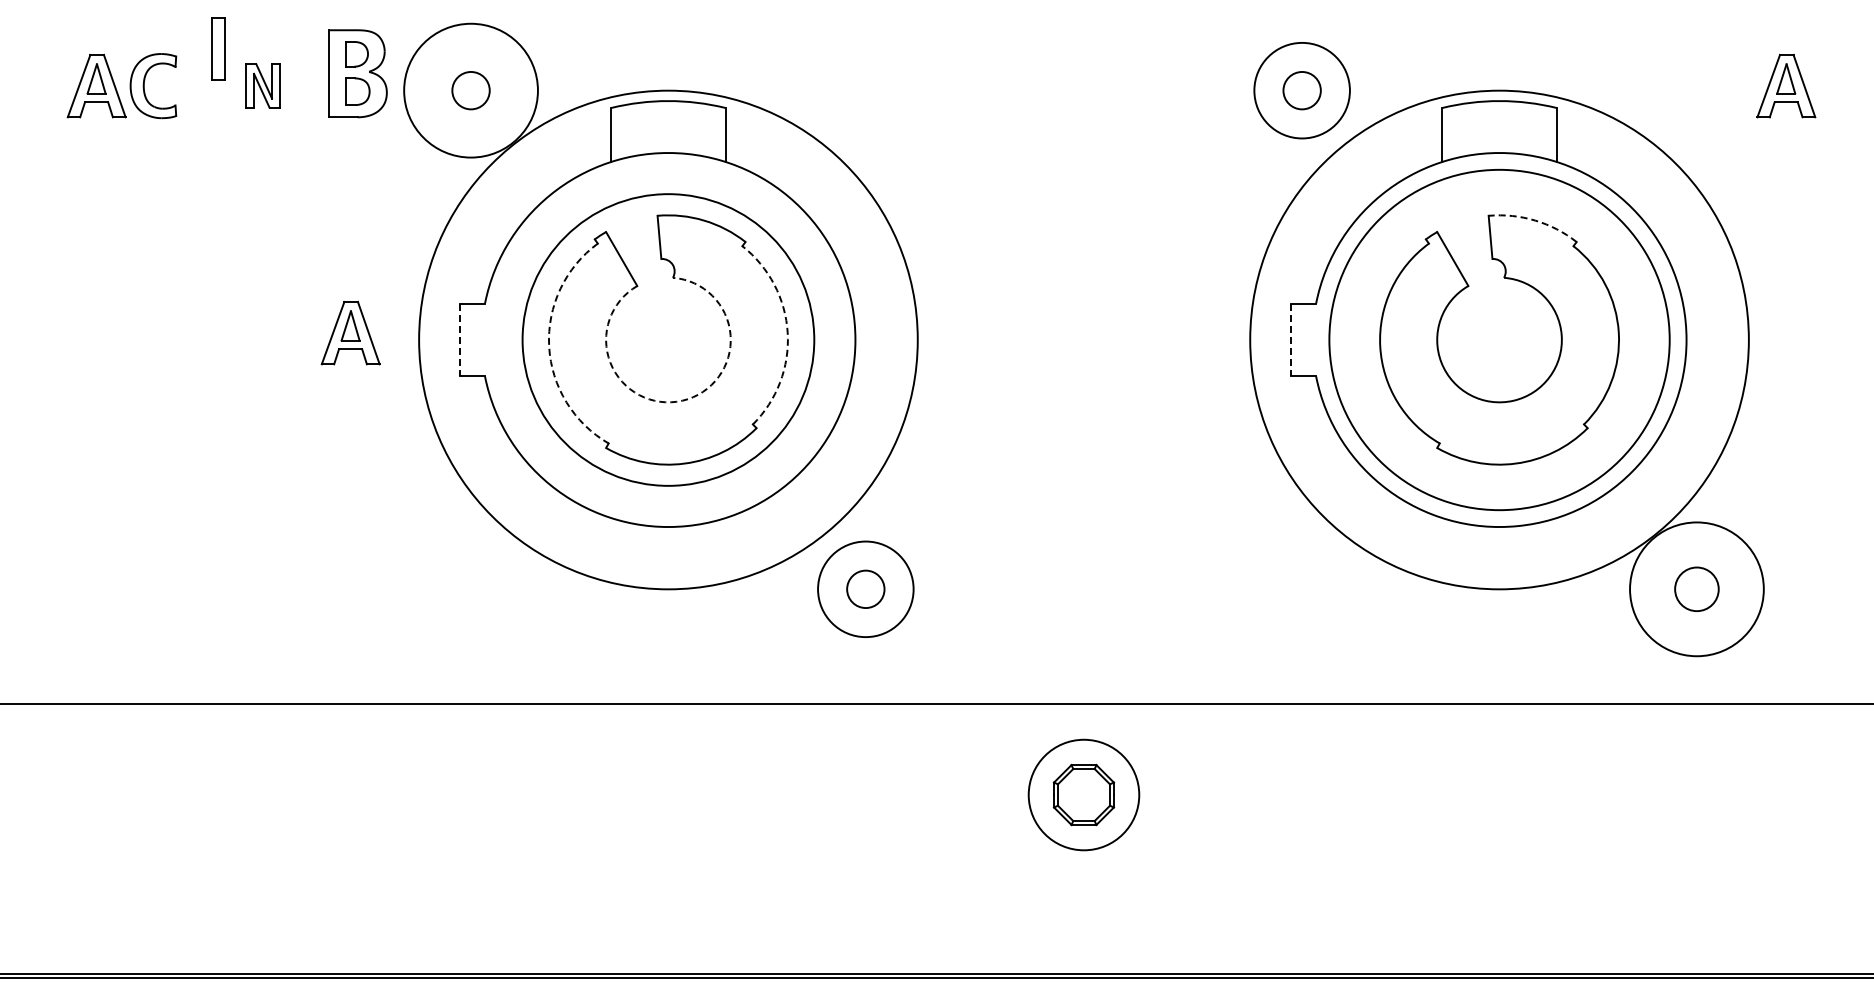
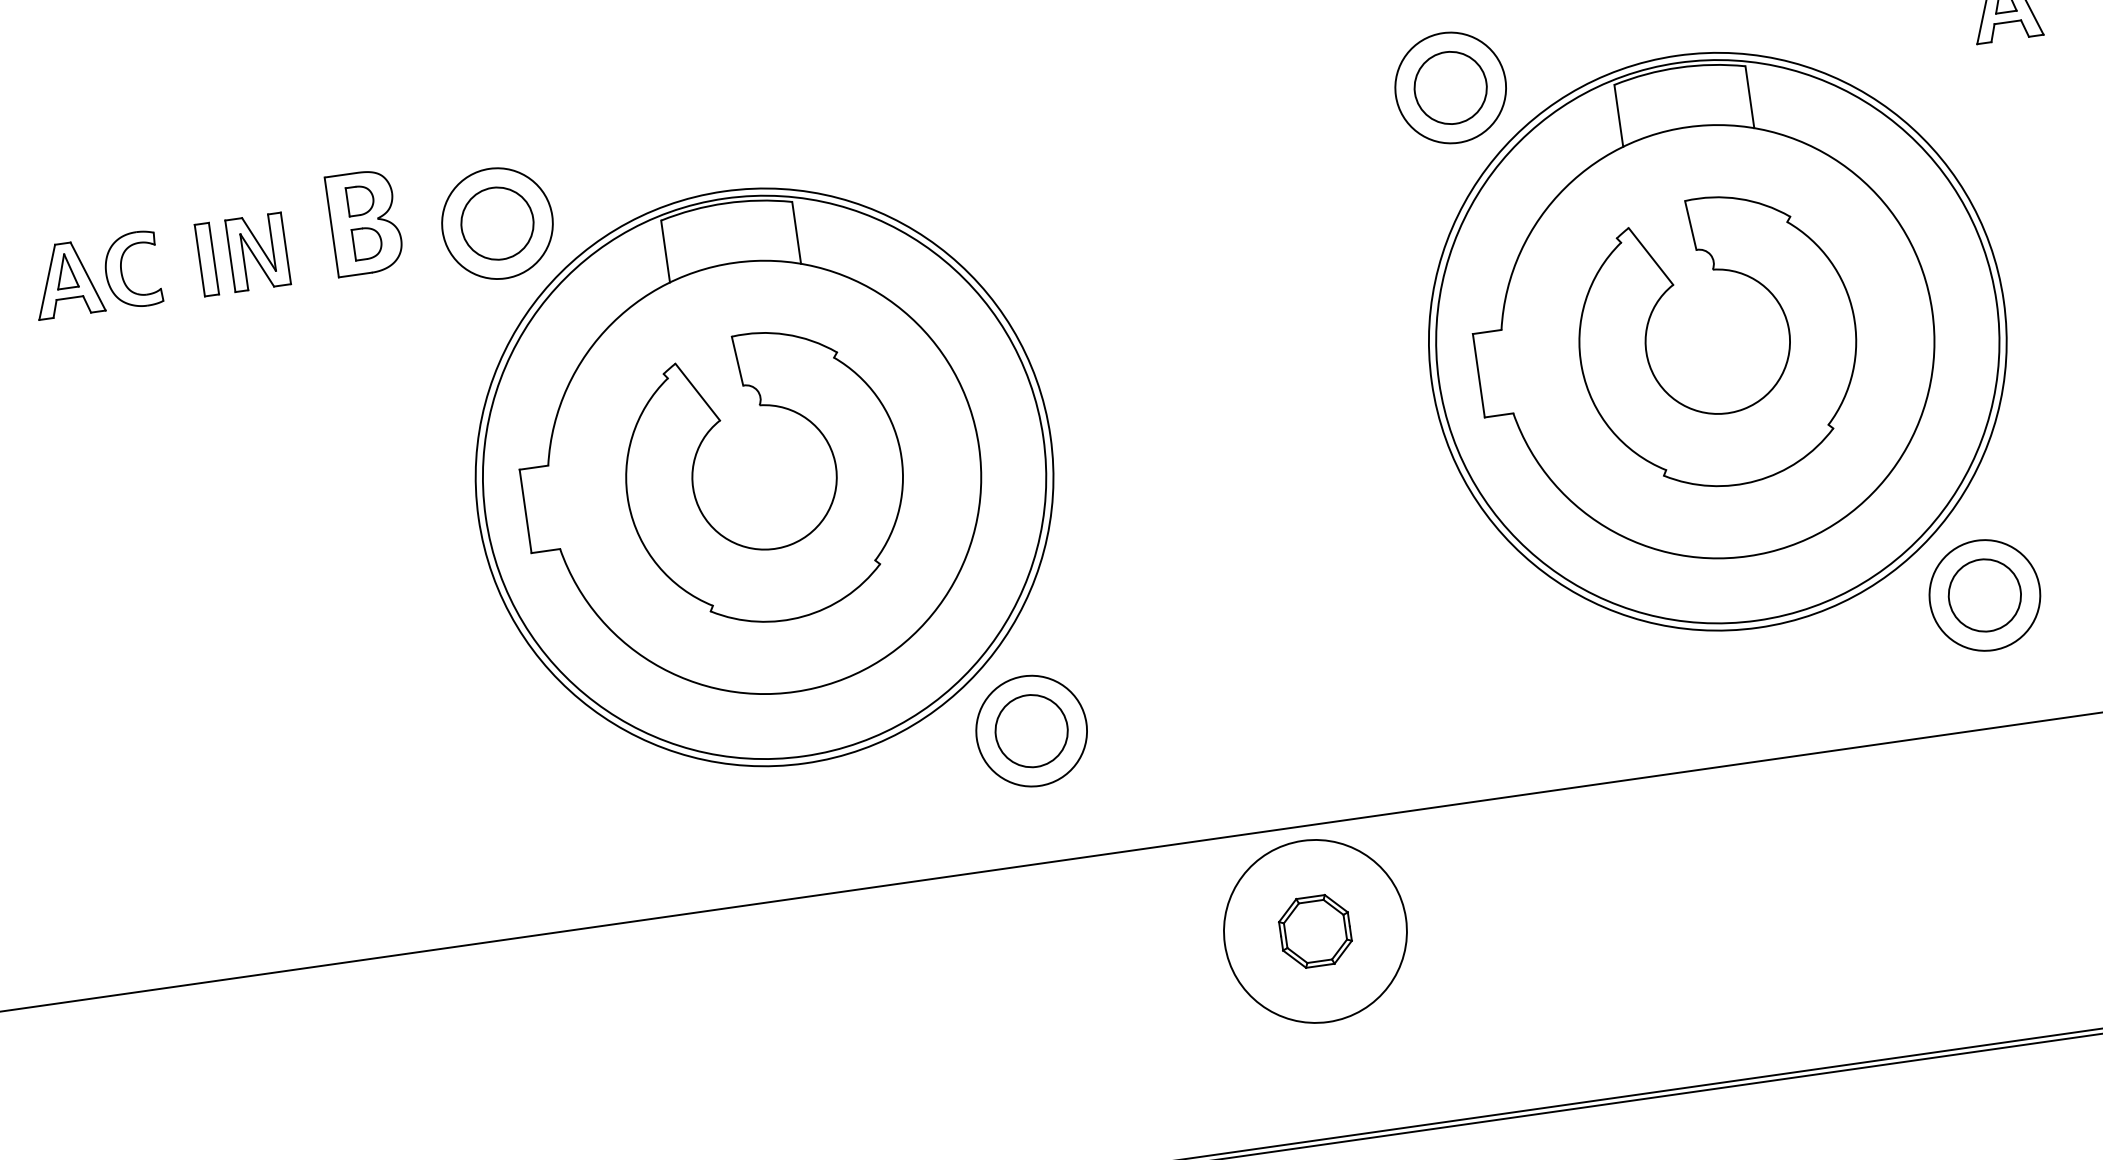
part: (218, 48) -> (206, 258), moved
part: (262, 85) -> (257, 251), size x1.43
circle: (470, 90) -> (496, 223), size x0.71
circle: (470, 90) -> (496, 223), size x1.67
circle: (1302, 90) -> (1451, 87), size x1.67
arc: (1535, 220) -> (1739, 198), dashed -> solid
part: (350, 332) -> (398, 520), removed
arc: (787, 332) -> (899, 449), dashed -> solid
circle: (668, 339) -> (764, 476), size x1.67
circle: (1499, 339) -> (1717, 341), size x1.43
line: (460, 340) -> (526, 511), dashed -> solid
line: (1291, 340) -> (1479, 376), dashed -> solid
arc: (549, 346) -> (629, 504), dashed -> solid
arc: (682, 400) -> (790, 544), dashed -> solid
circle: (865, 589) -> (1031, 731), size x1.67
circle: (1696, 589) -> (1984, 595), size x0.71
circle: (1696, 589) -> (1984, 595), size x1.43
circle: (1083, 795) -> (1314, 932), size x1.43

